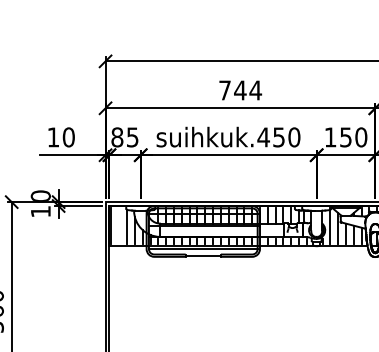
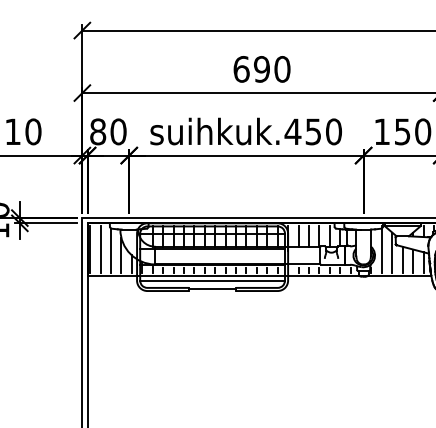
text: (240, 90) -> (262, 69), 744 -> 690
text: (132, 137) -> (118, 132), 85 -> 80
line: (119, 225) -> (100, 249), added

